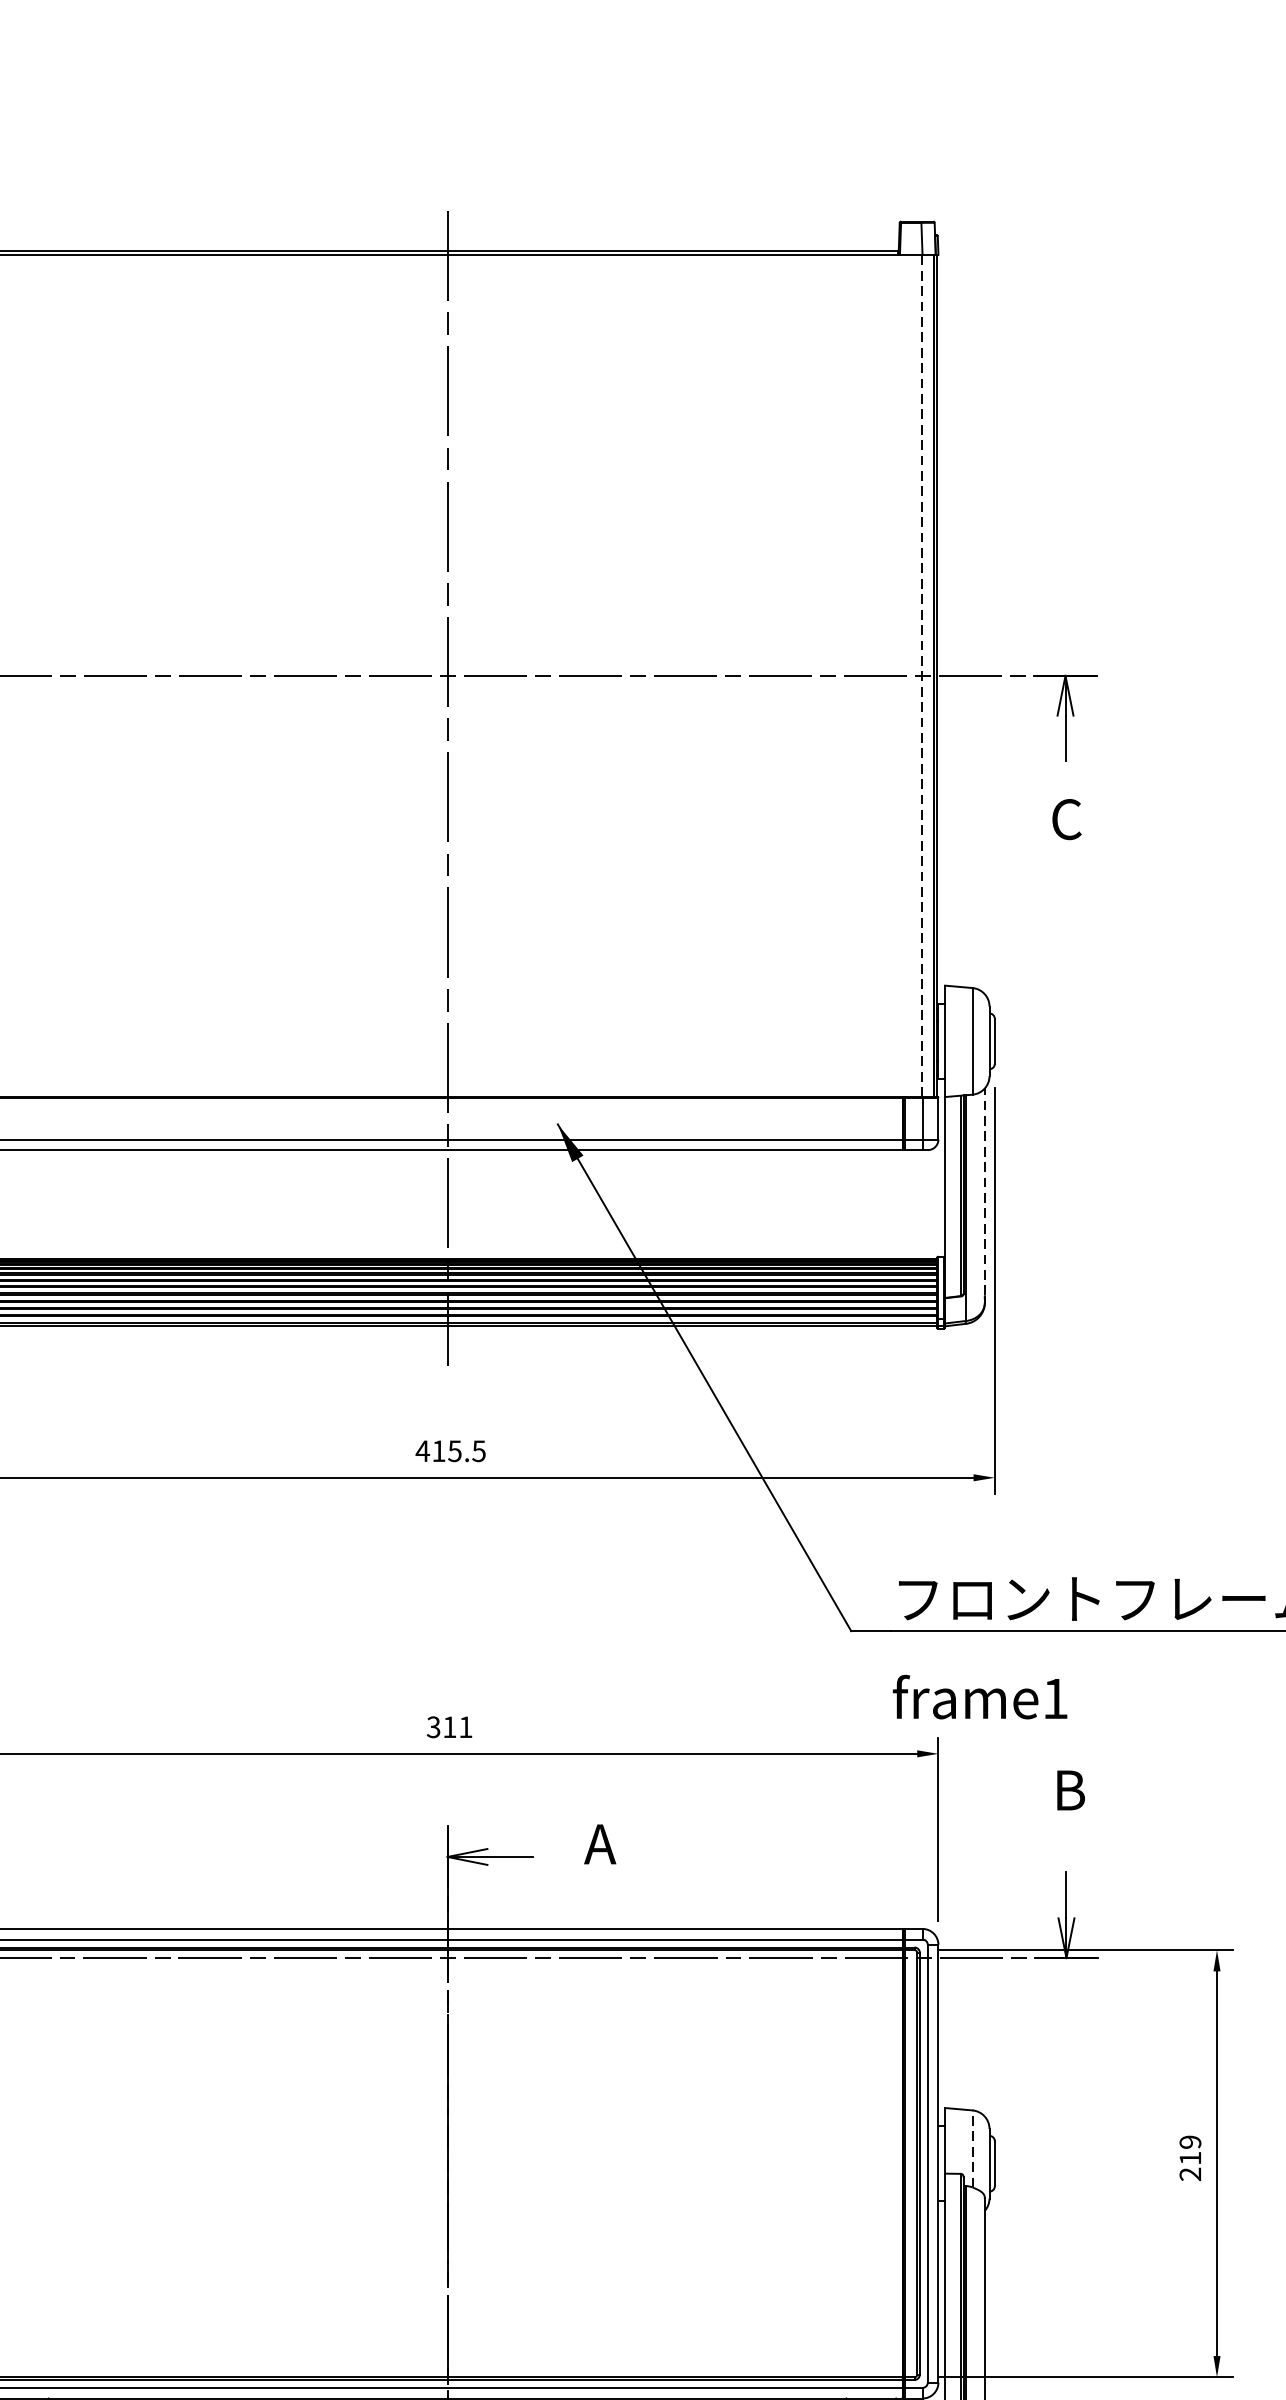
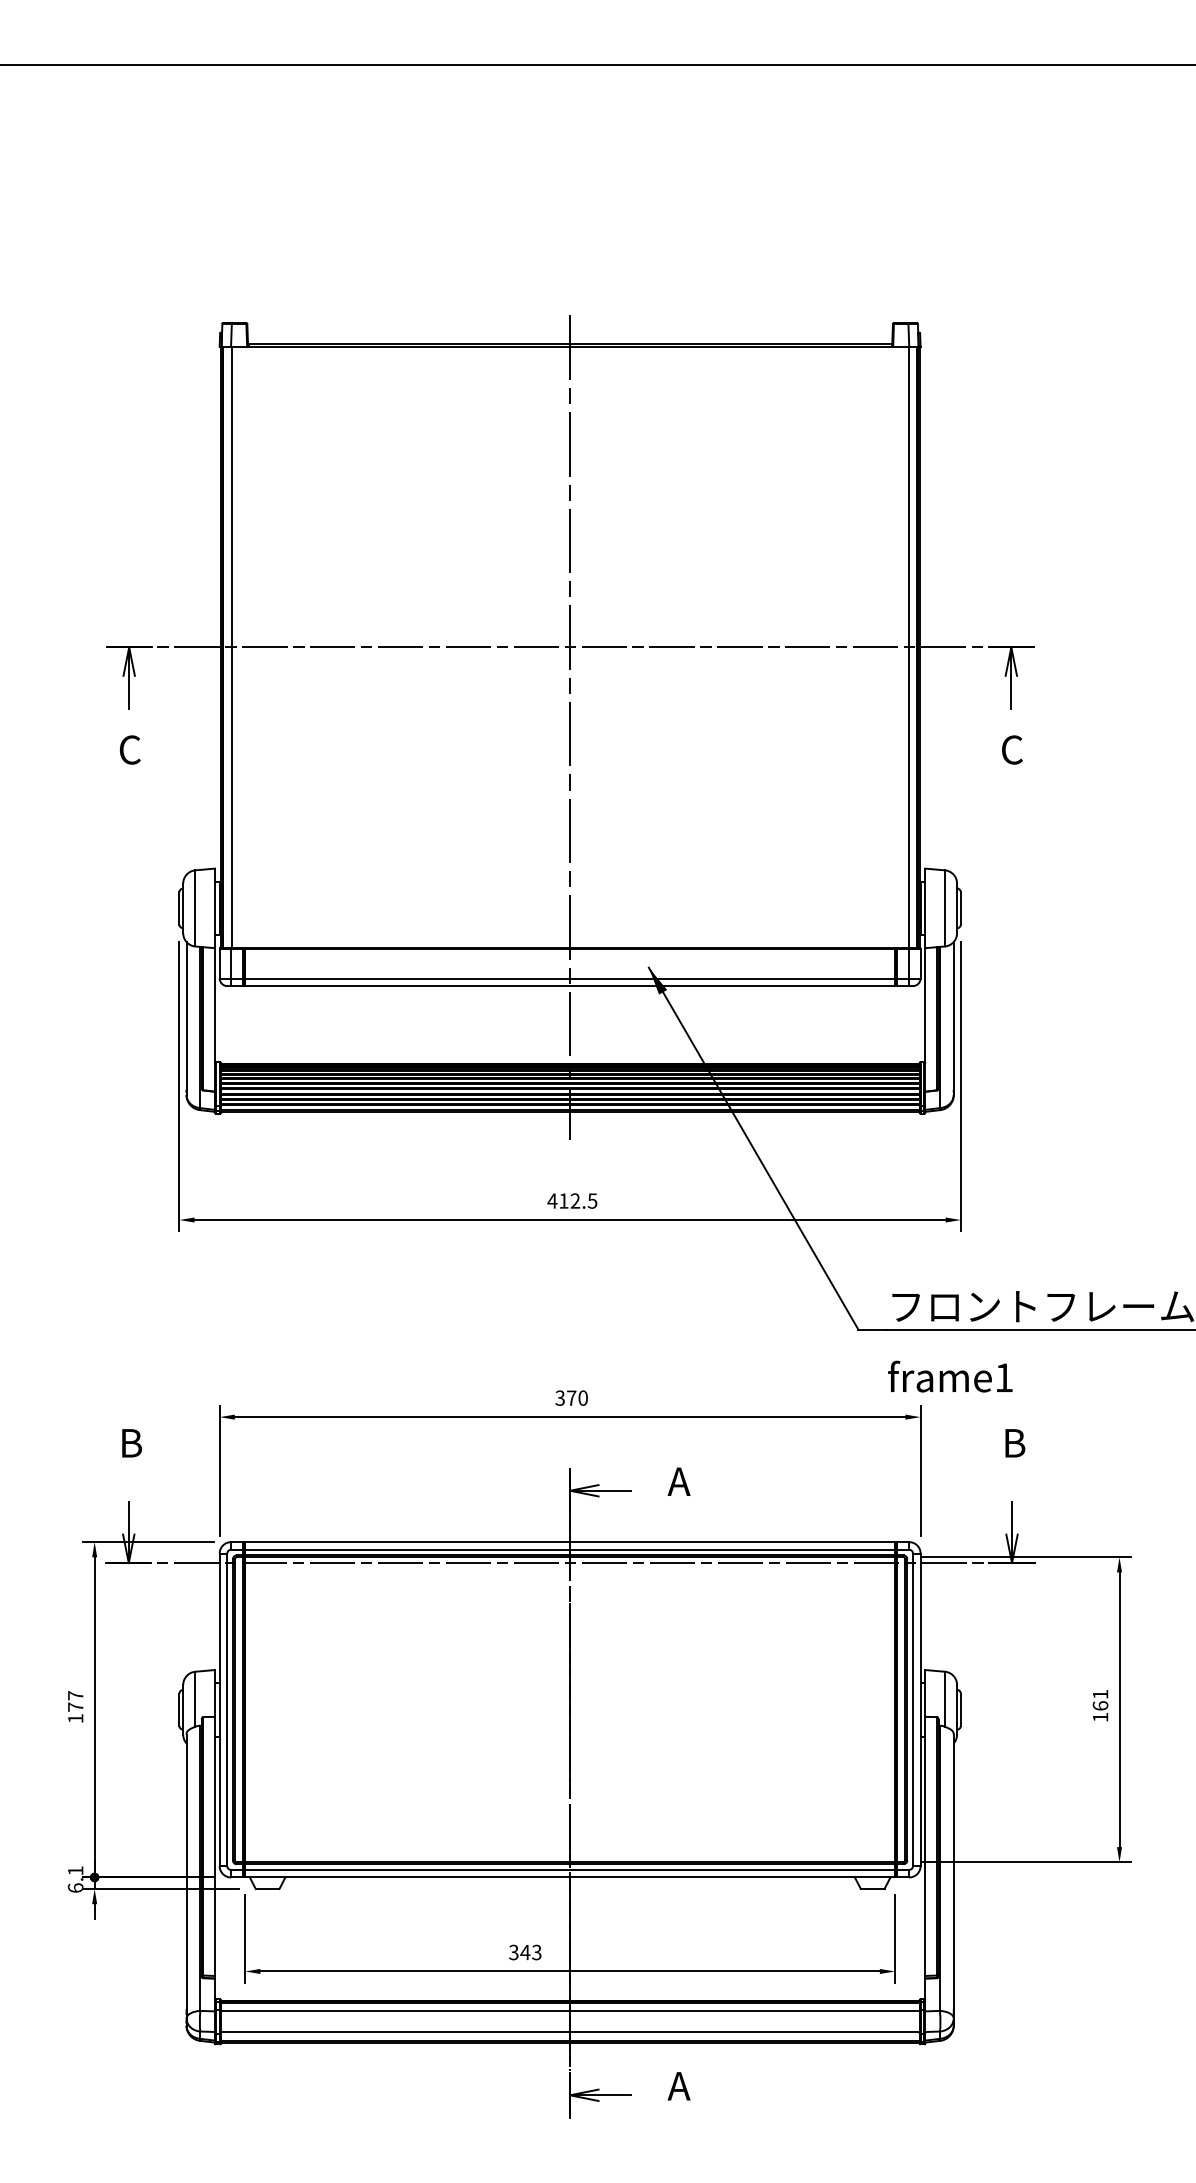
line: (921, 675) -> (908, 647), dashed -> solid
line: (984, 1191) -> (953, 1015), dashed -> solid
text: (455, 1450) -> (575, 1200), 415.5 -> 412.5
text: (457, 1726) -> (577, 1397), 311 -> 370
line: (971, 2147) -> (944, 1698), dashed -> solid
text: (1190, 2157) -> (1100, 1705), 219 -> 161

